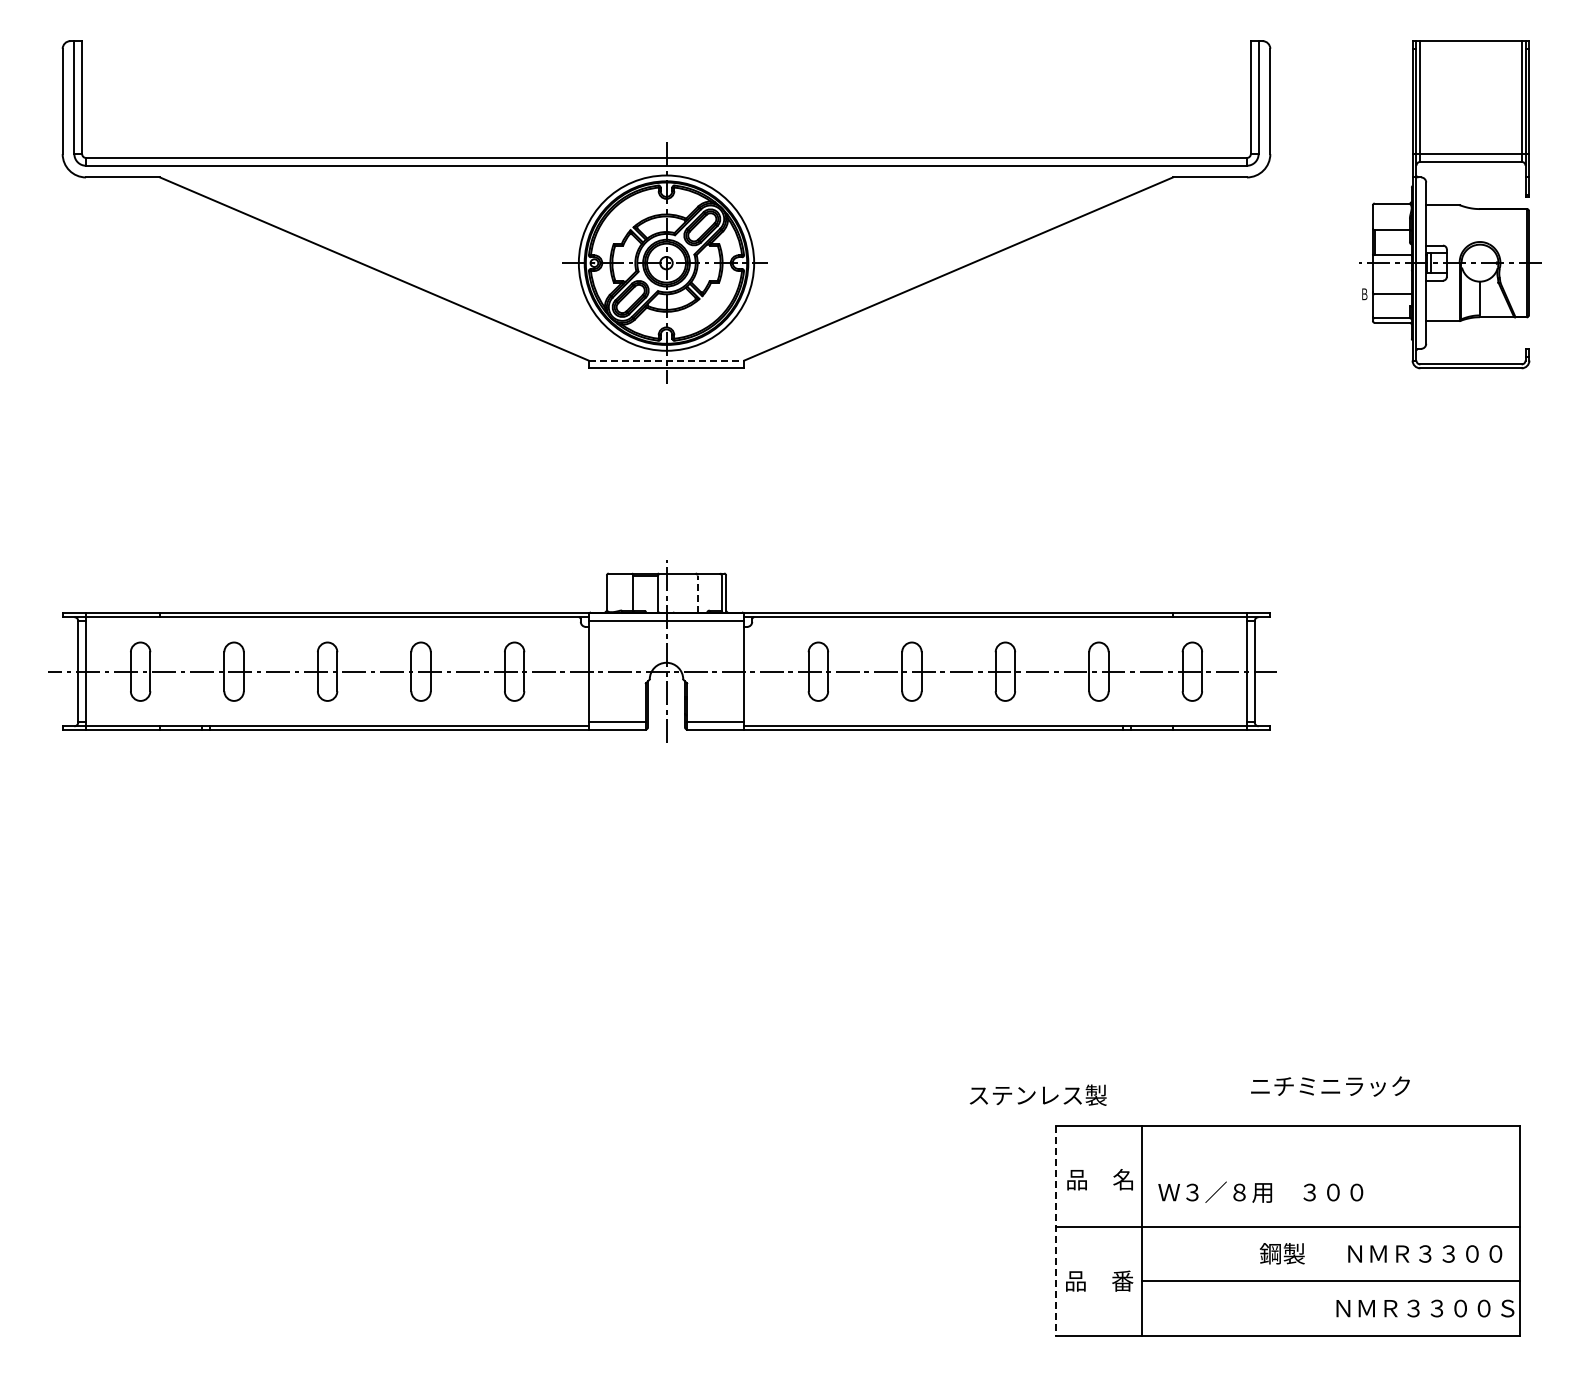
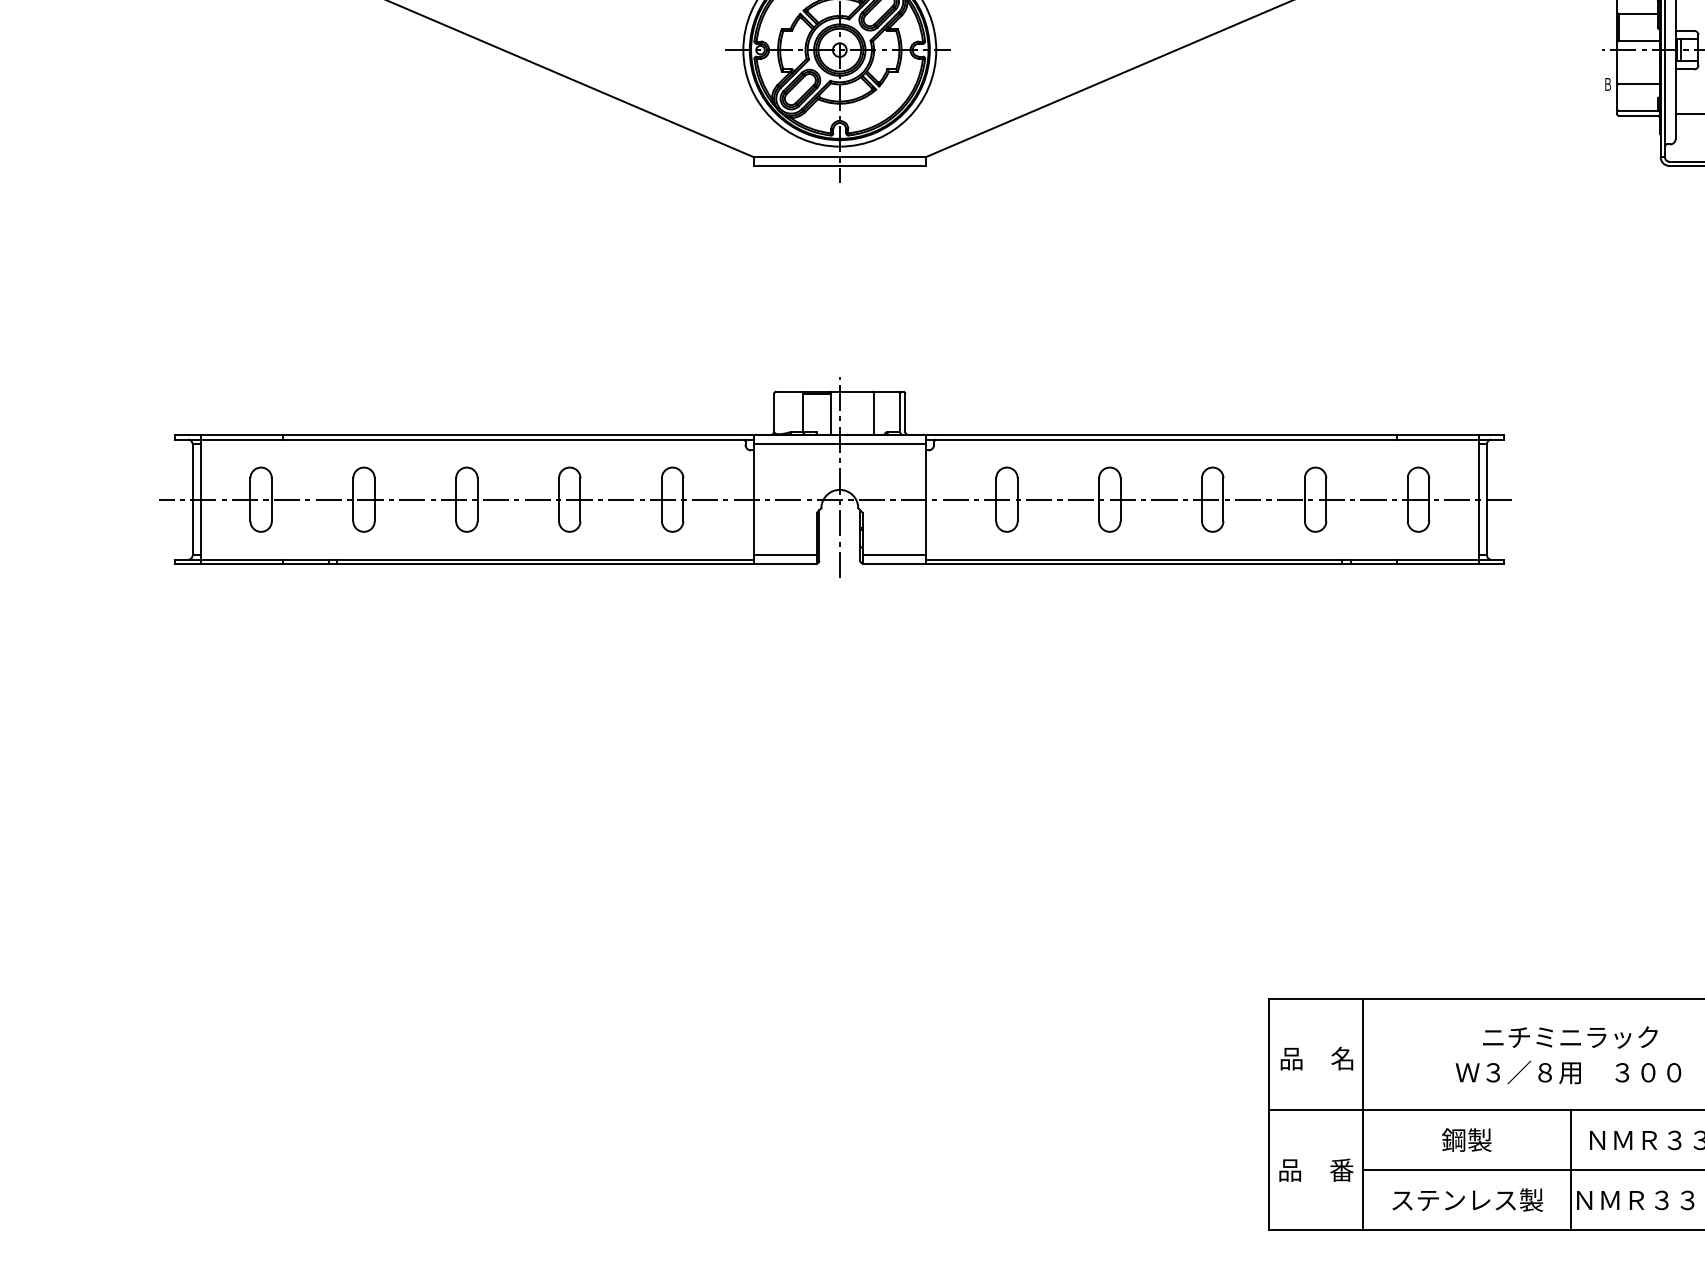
line: (666, 360) -> (839, 157), dashed -> solid
line: (697, 594) -> (873, 414), dashed -> solid
text: (1330, 1086) -> (1570, 1037), moved
text: (1037, 1094) -> (1466, 1199), moved
text: (1260, 1191) -> (1568, 1071), moved
line: (1056, 1231) -> (1268, 1115), dashed -> solid
text: (1282, 1253) -> (1466, 1139), moved
line: (1331, 1280) -> (1571, 1169), added

